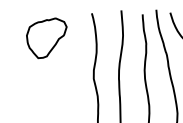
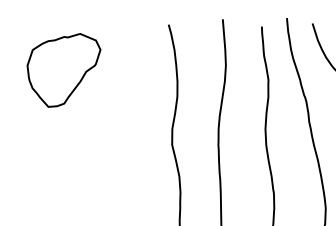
part: (46, 38) -> (63, 70), moved

